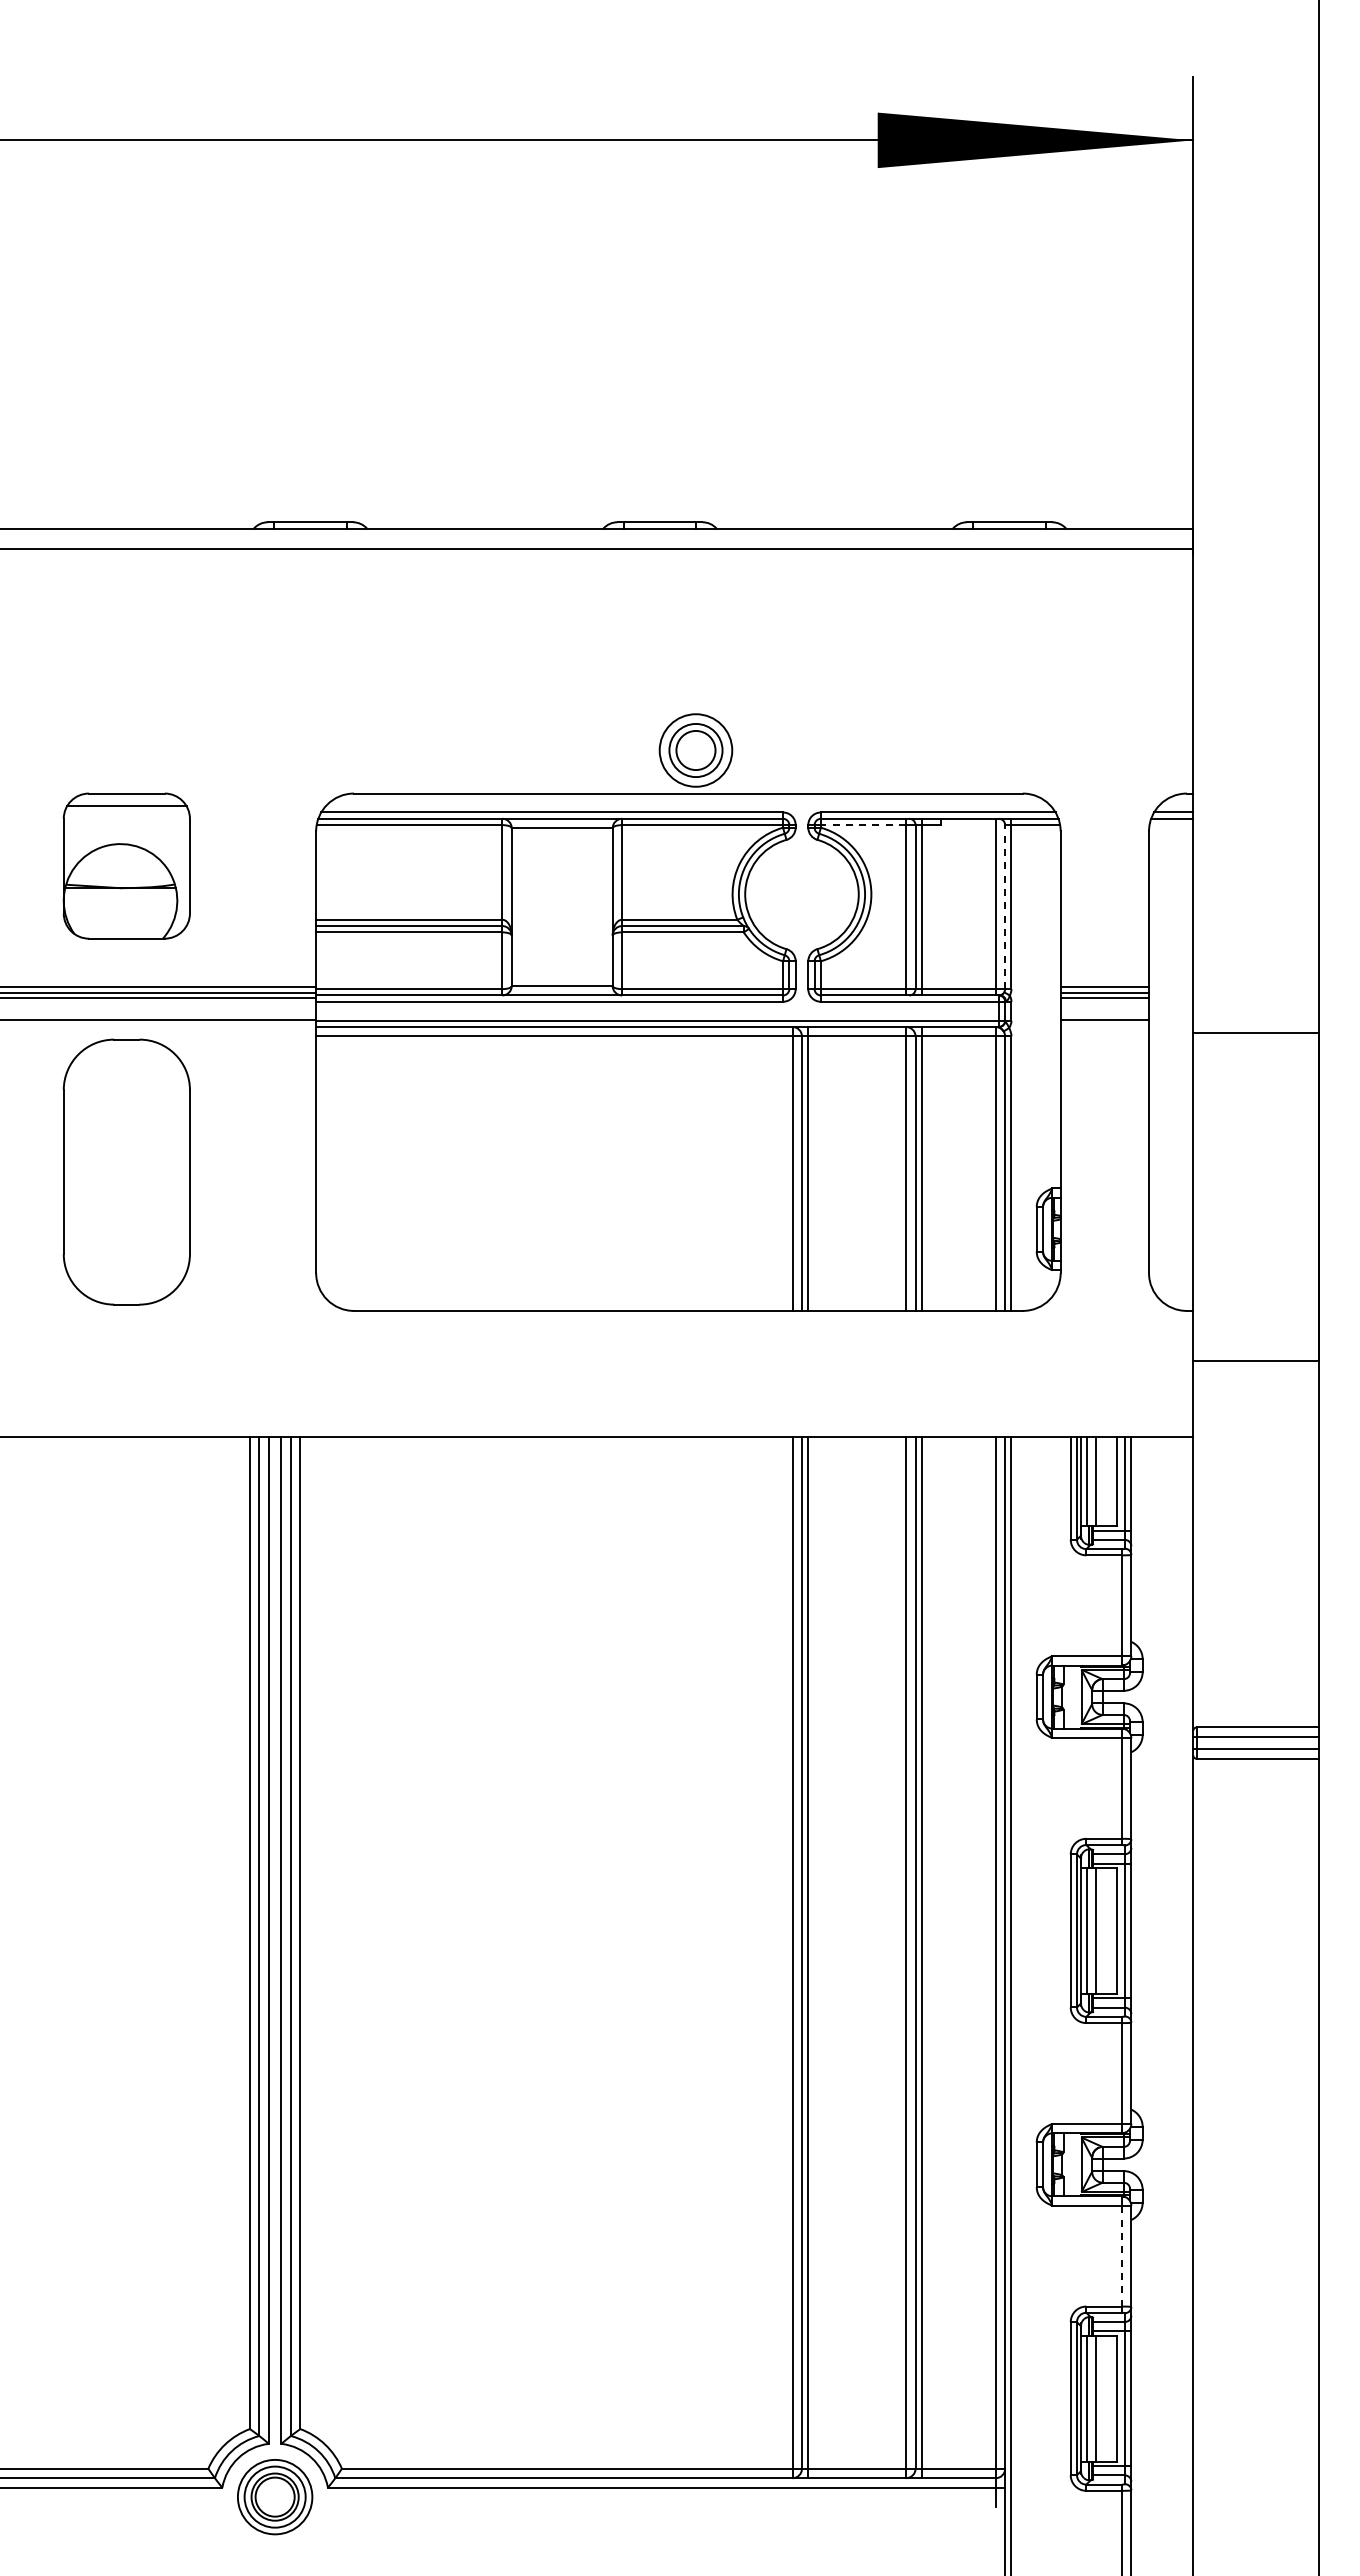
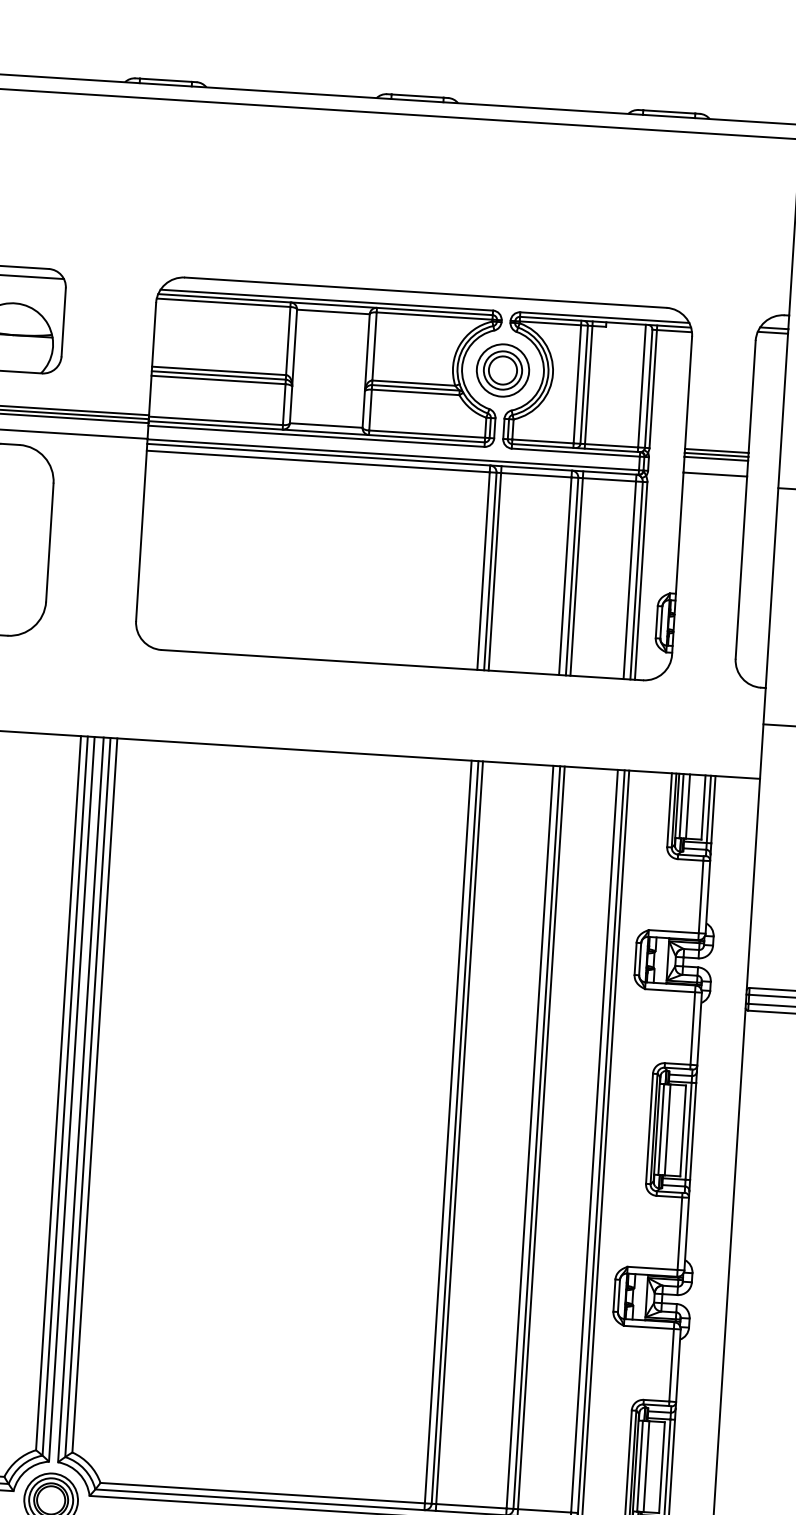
part: (695, 750) -> (502, 370), moved
line: (863, 825) -> (550, 323), dashed -> solid
line: (1005, 906) -> (648, 388), dashed -> solid
line: (1121, 2255) -> (671, 1364), dashed -> solid

